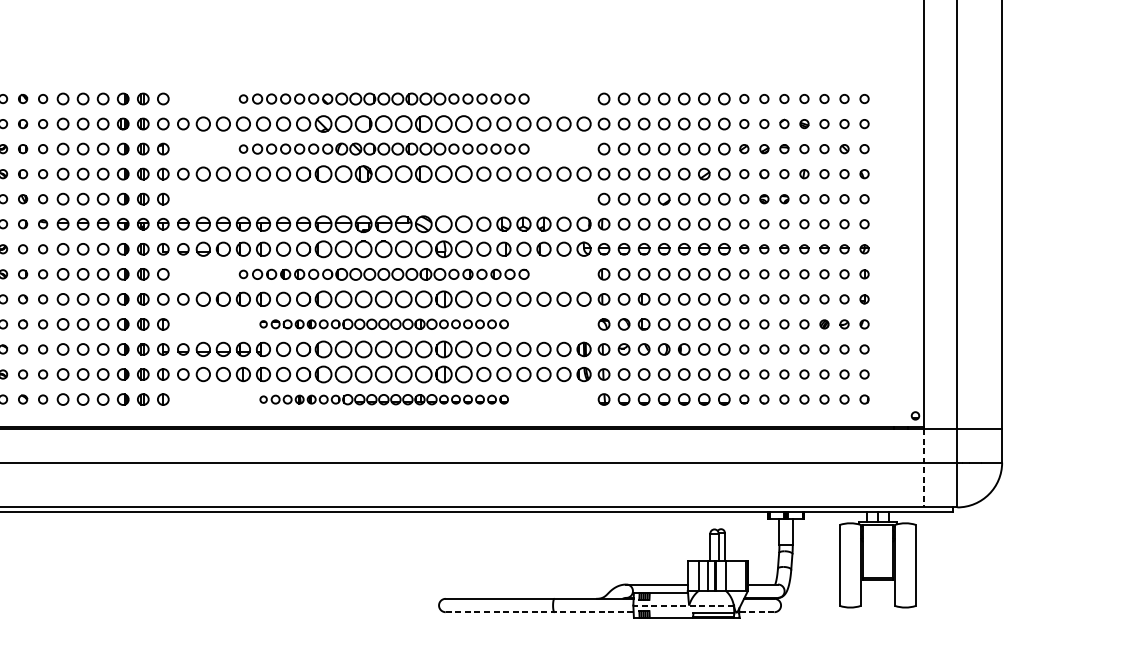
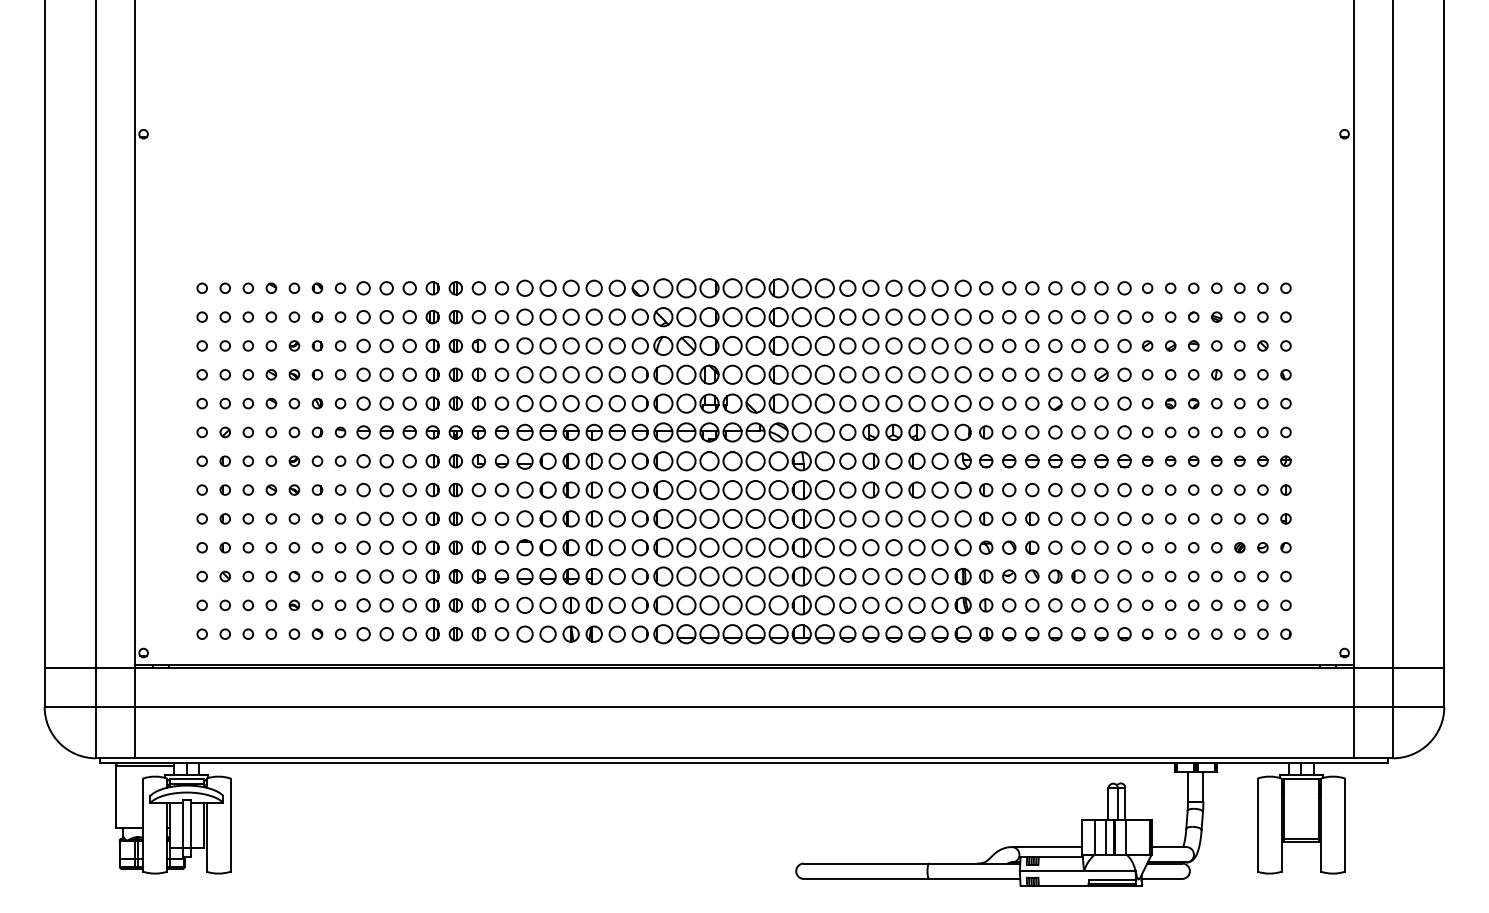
part: (383, 99) -> (732, 288), size x1.43
part: (383, 148) -> (732, 345), size x1.43
part: (383, 199) -> (732, 403), added
part: (383, 274) -> (732, 490), size x1.43
part: (383, 324) -> (732, 547), size x1.67
part: (383, 399) -> (732, 634), size x1.67
line: (924, 468) -> (1354, 713), dashed -> solid
line: (683, 605) -> (1077, 871), dashed -> solid
line: (540, 611) -> (912, 878), dashed -> solid
line: (756, 611) -> (1161, 878), dashed -> solid

